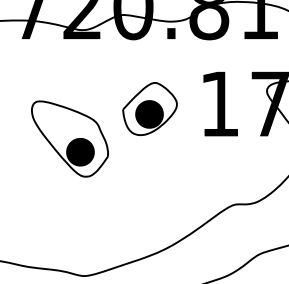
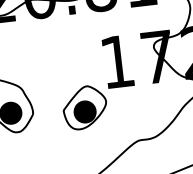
part: (149, 108) -> (84, 107), moved

